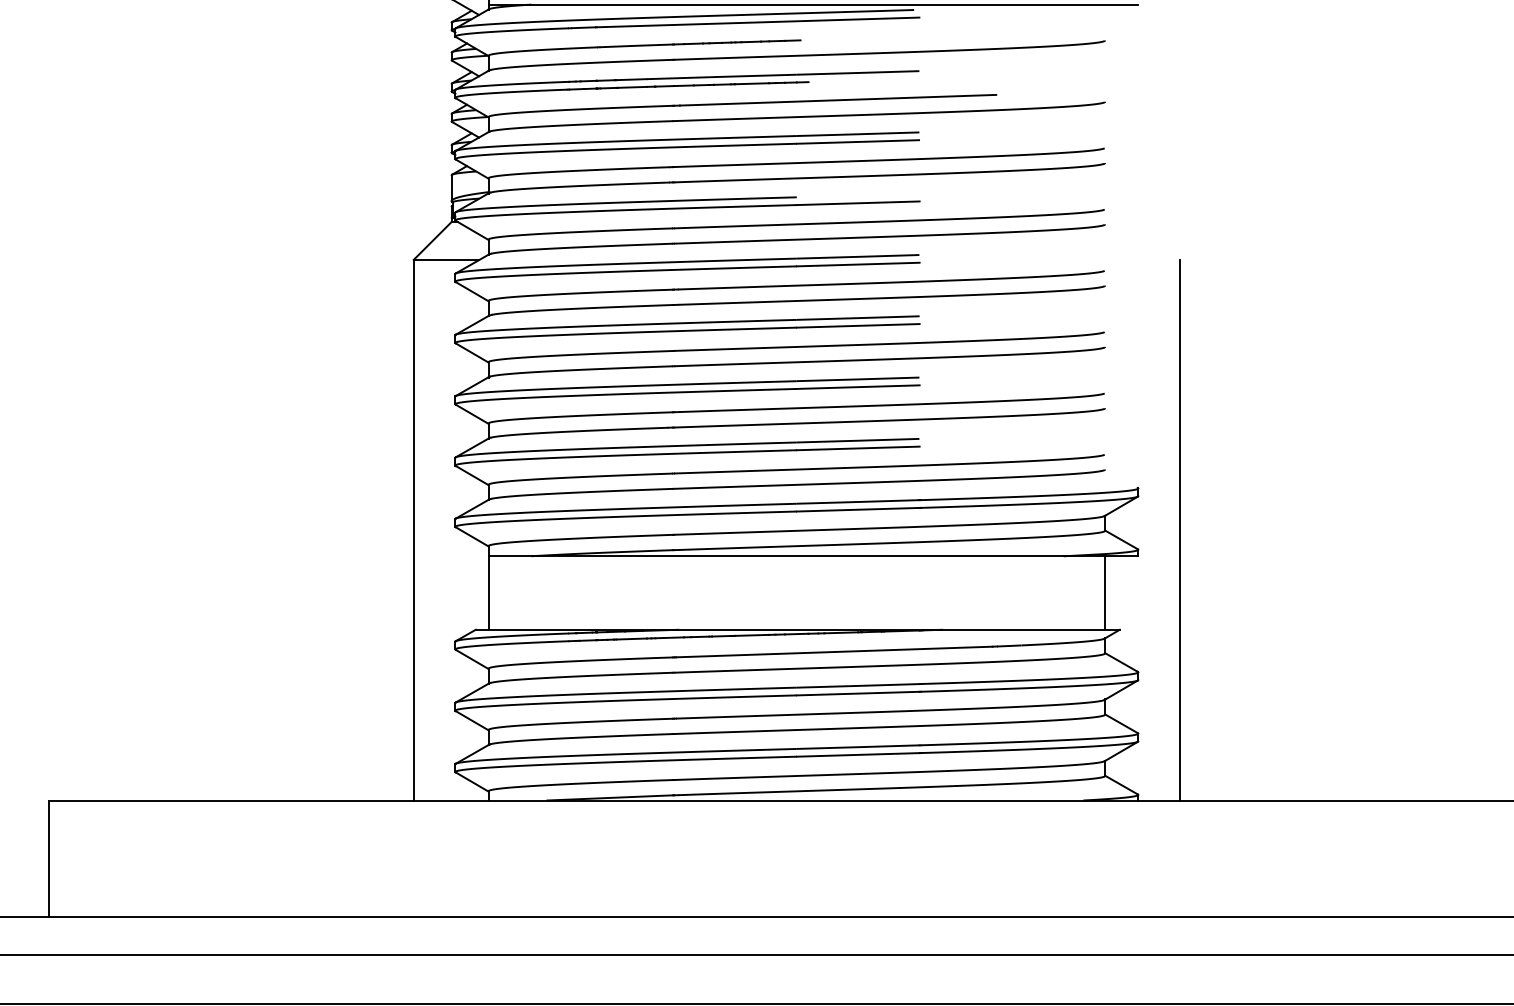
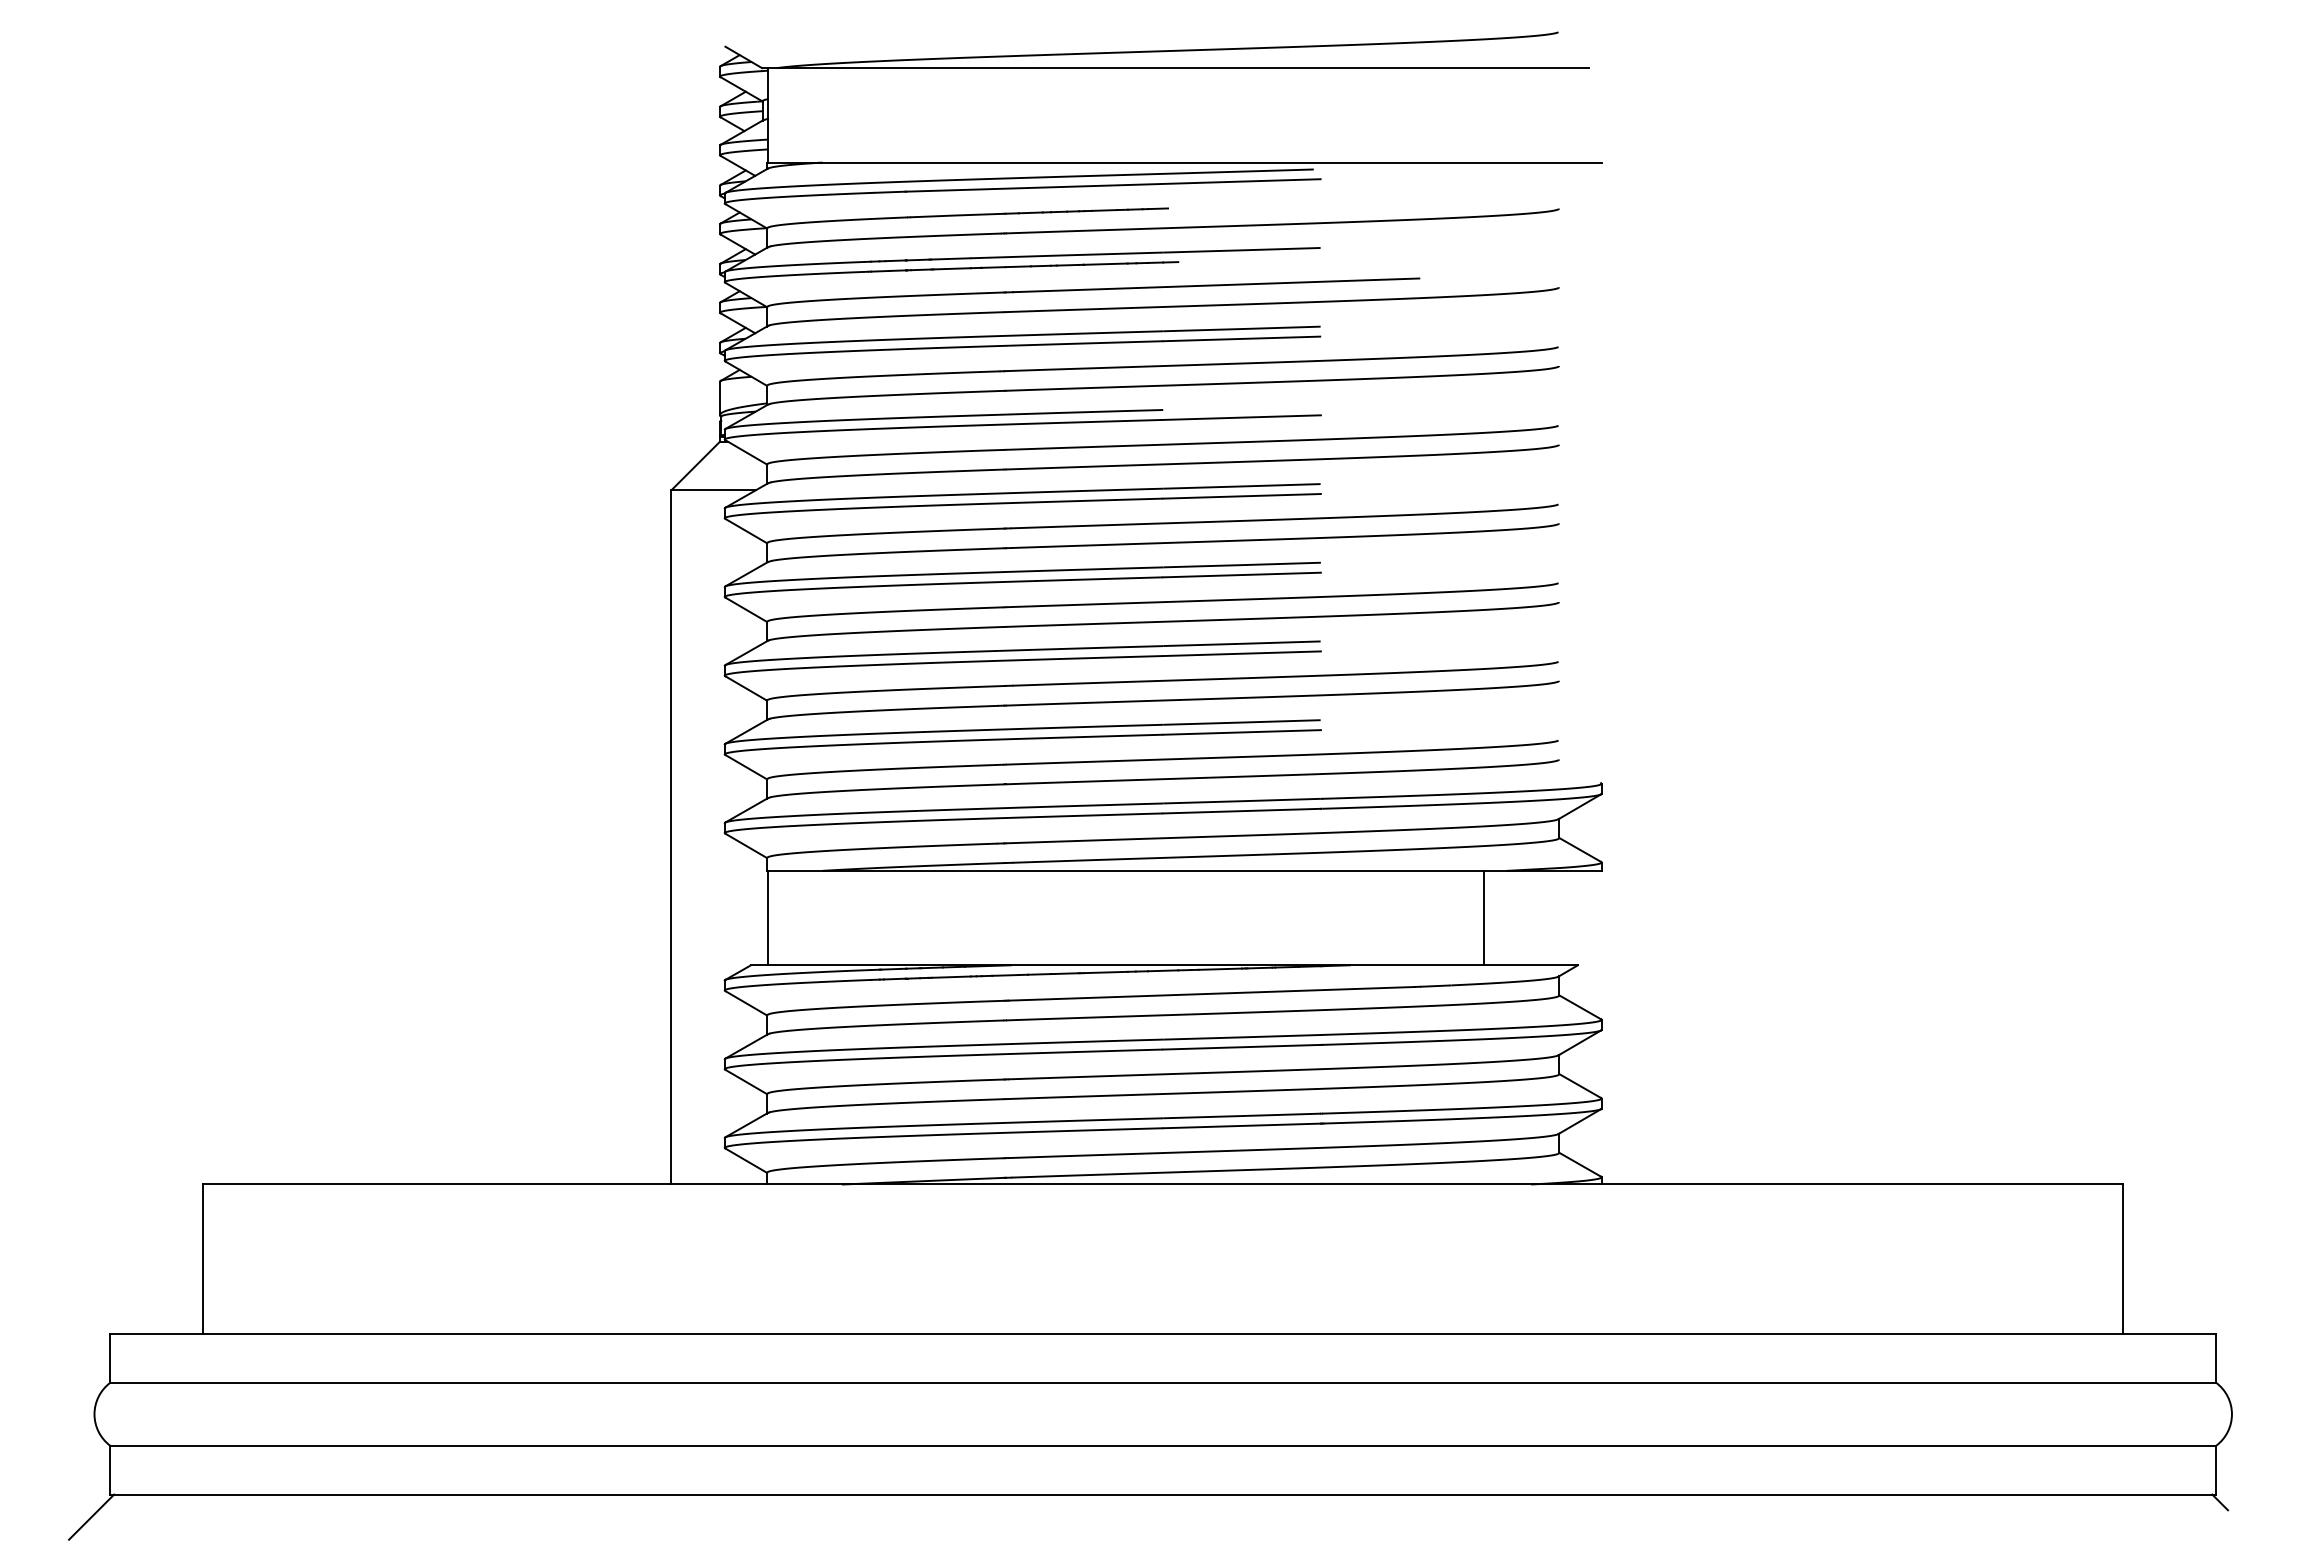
line: (1180, 530) -> (1655, 837), removed
line: (1104, 592) -> (1484, 917), moved

